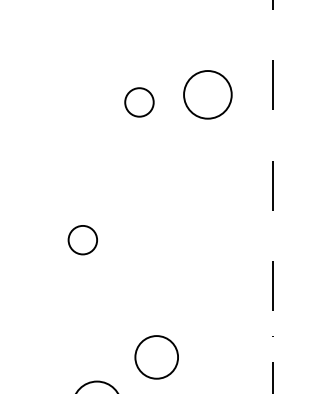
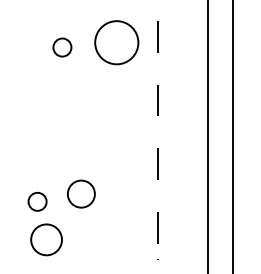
circle: (207, 94) -> (116, 42), size x1.43
circle: (139, 102) -> (62, 47), moved
circle: (82, 239) -> (37, 201), moved
circle: (156, 356) -> (81, 193), moved

